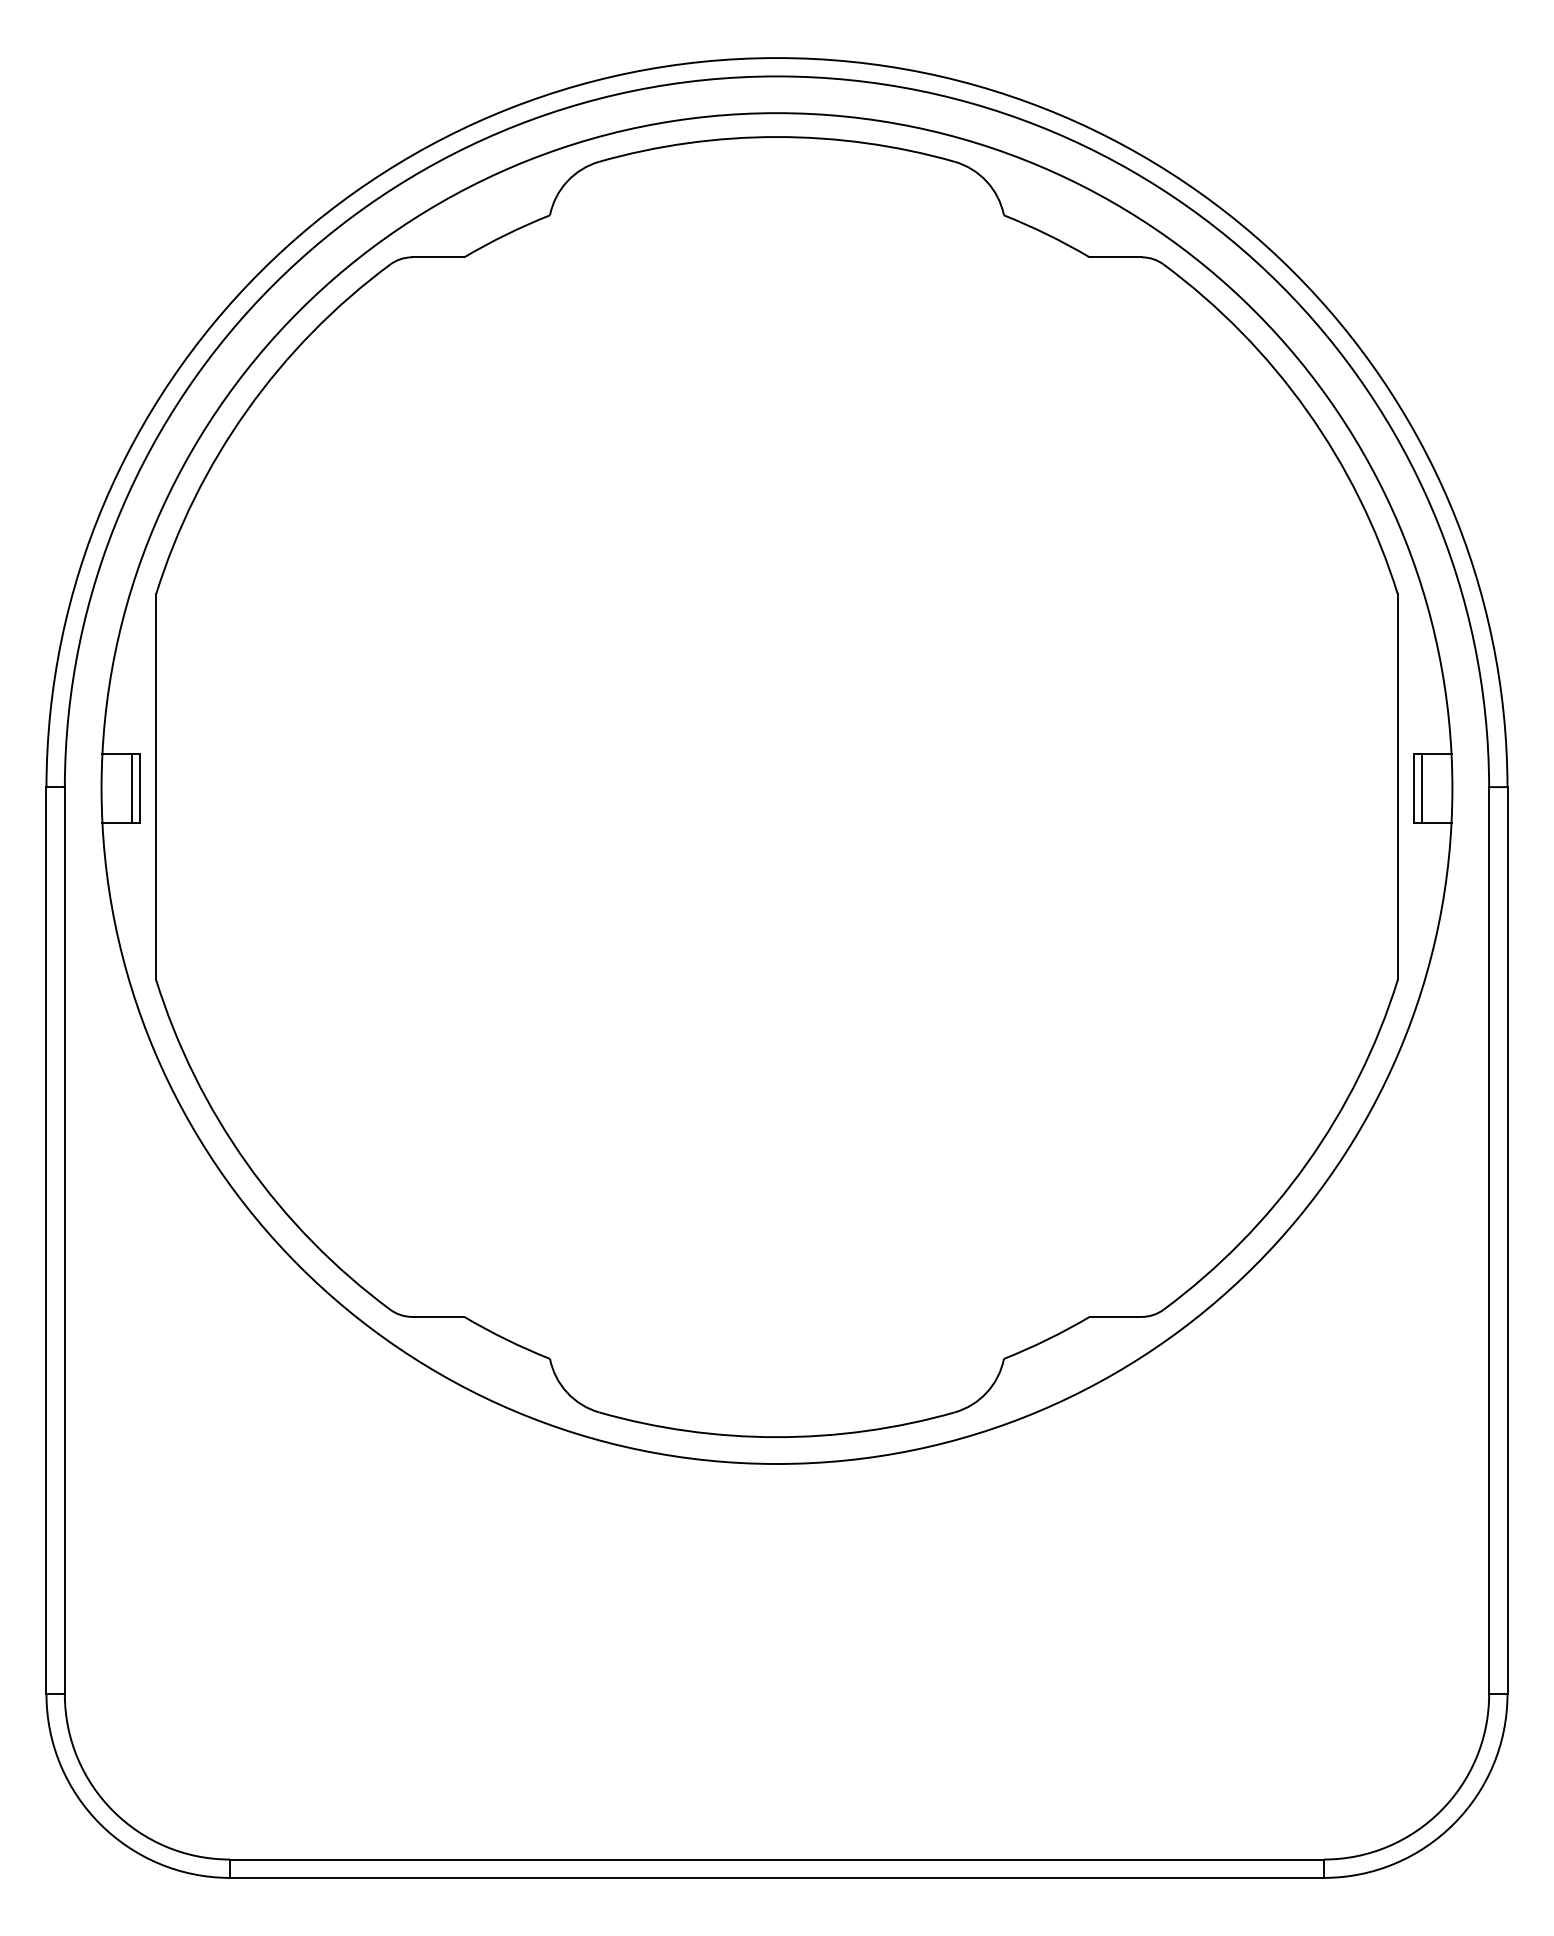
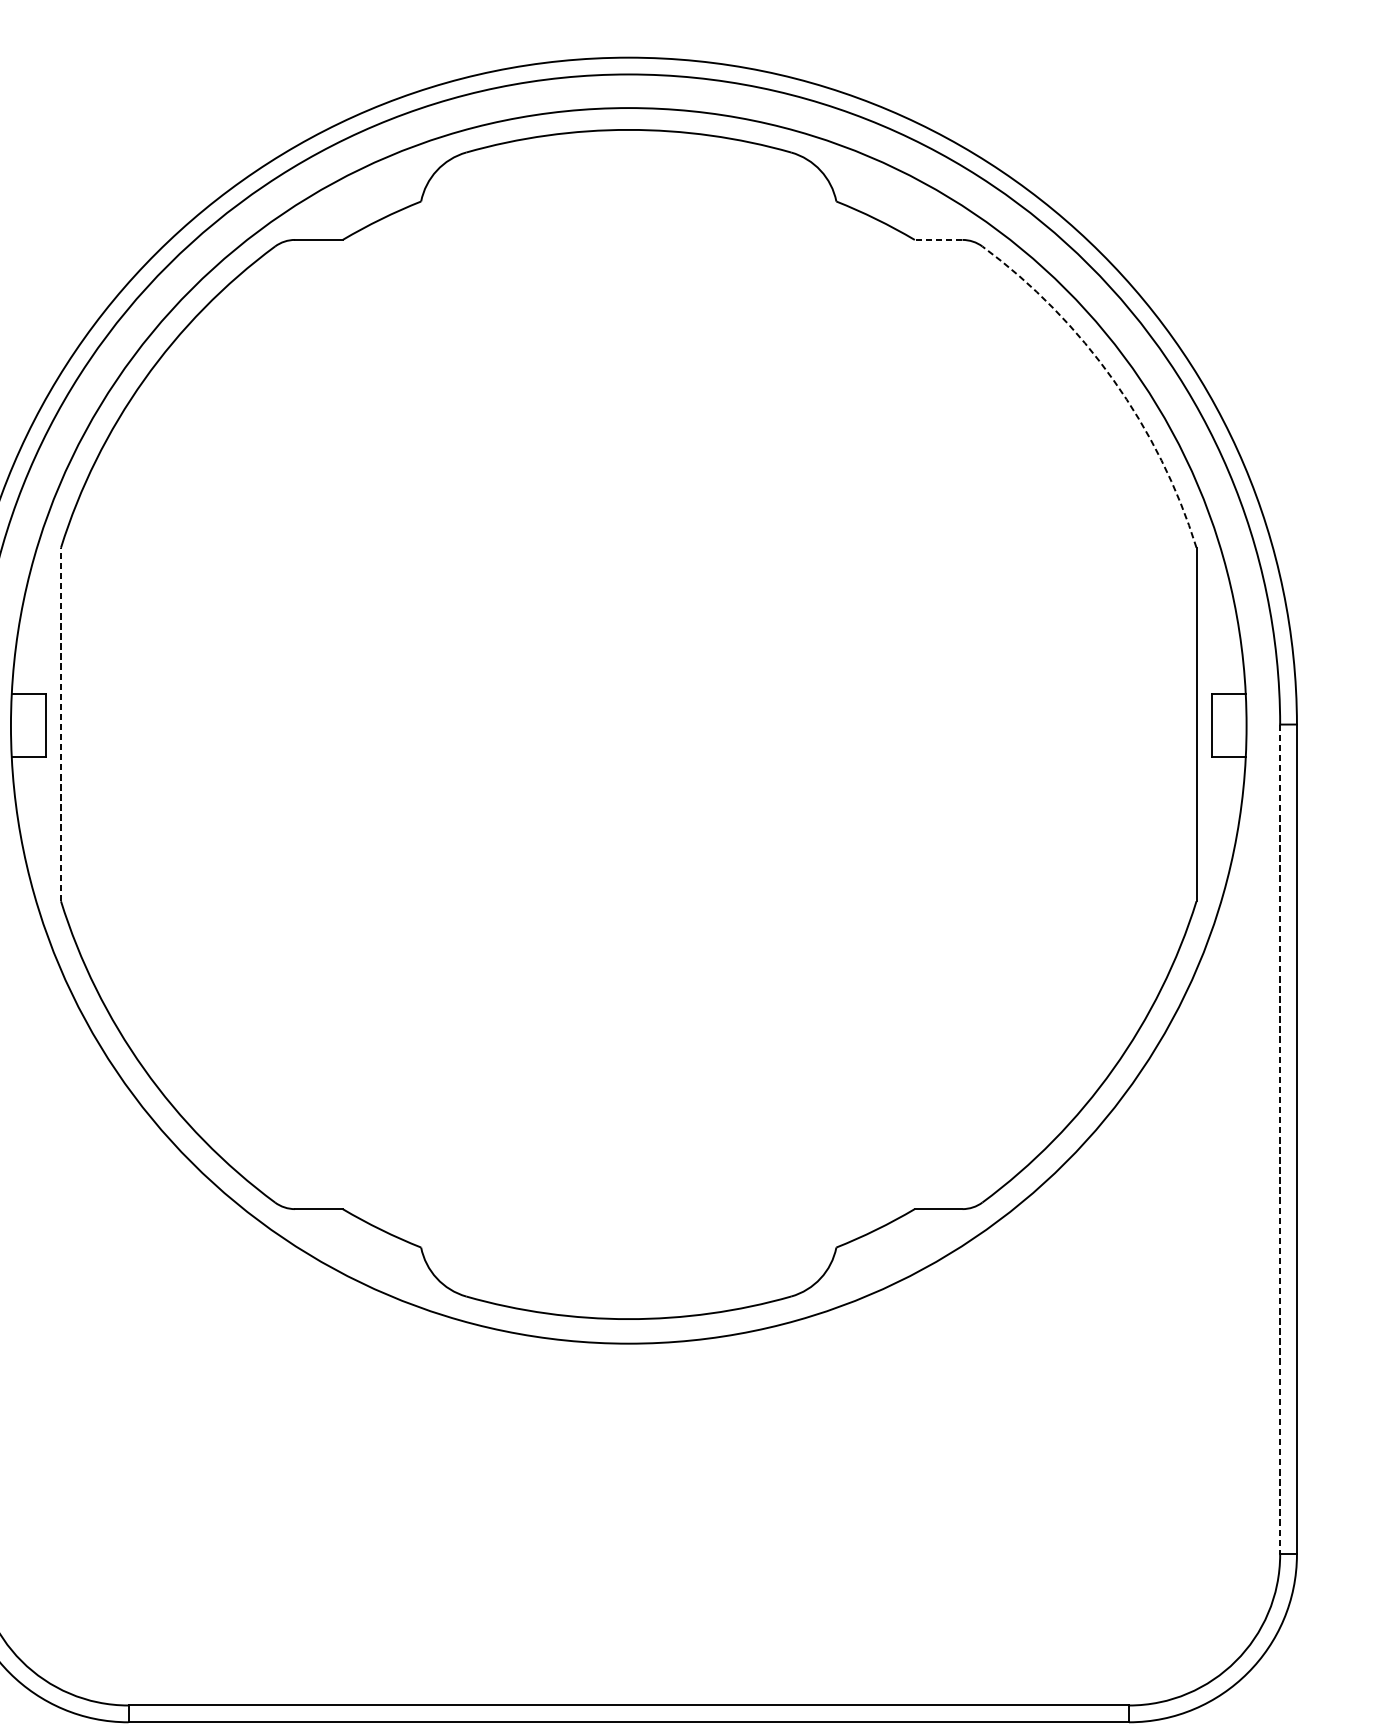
line: (1115, 257) -> (938, 240), solid -> dashed
arc: (1306, 410) -> (1113, 380), solid -> dashed
line: (156, 786) -> (61, 723), solid -> dashed
line: (132, 788) -> (39, 725), removed
line: (1421, 788) -> (1218, 725), removed
line: (1489, 1240) -> (1280, 1139), solid -> dashed

